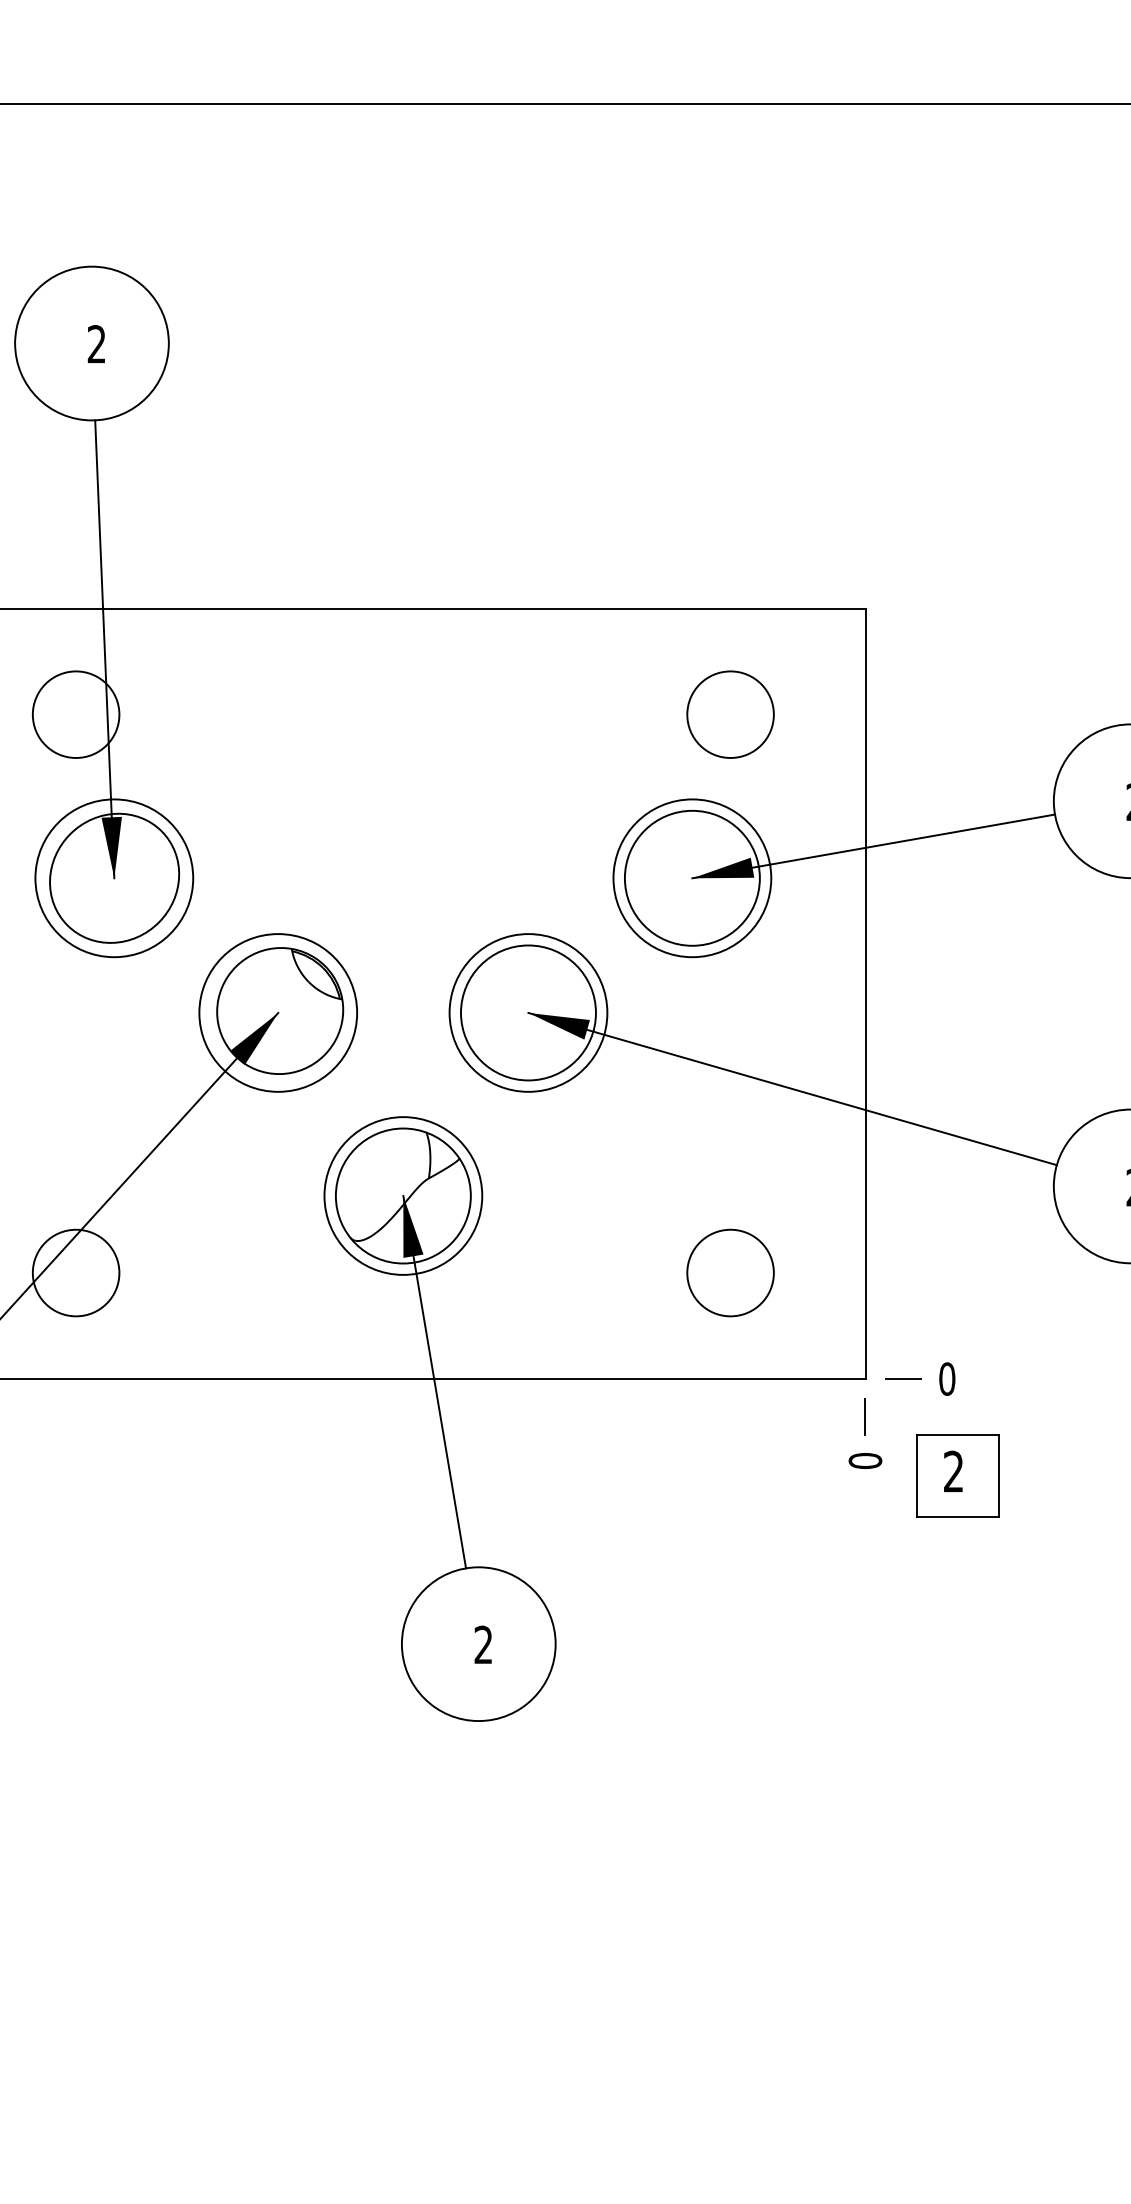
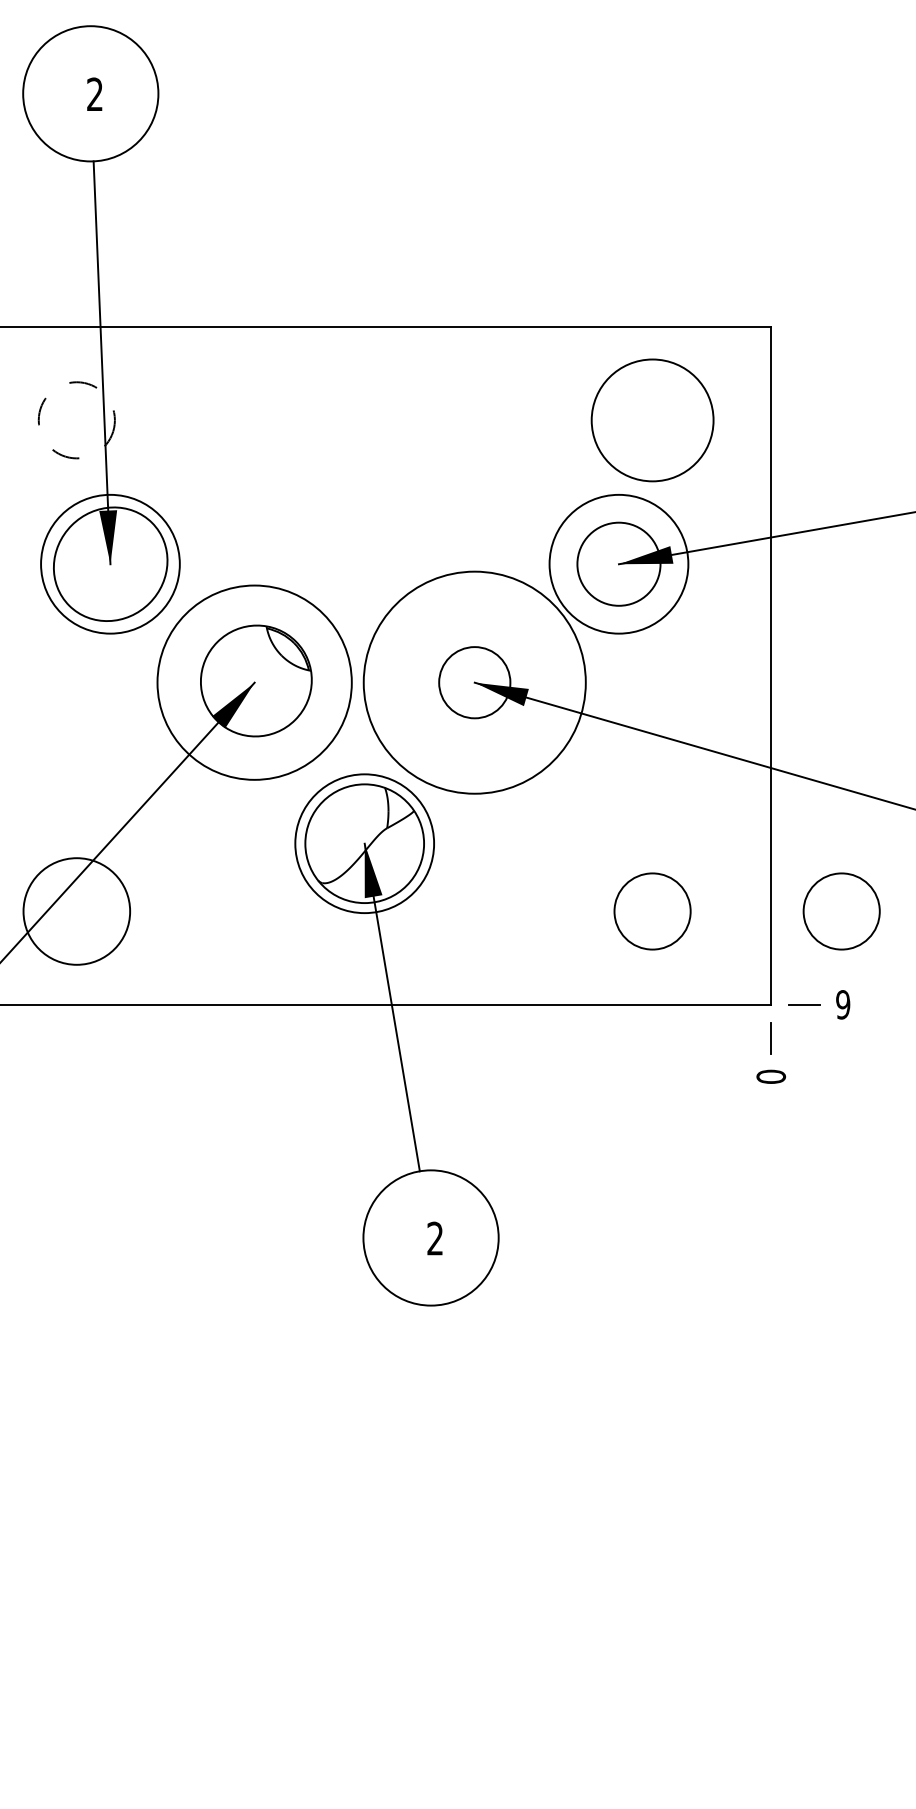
circle: (75, 714) -> (76, 420), solid -> dashed
circle: (730, 714) -> (652, 420), size x1.6
circle: (691, 877) -> (618, 563), size x0.7
circle: (278, 1012) -> (254, 682), size x1.4
circle: (528, 1012) -> (474, 682), size x0.6
circle: (528, 1012) -> (474, 682), size x1.6
circle: (75, 1272) -> (76, 911), size x1.4
circle: (945, 1272) -> (841, 911), added
text: (947, 1378) -> (843, 1004), 0 -> 9
part: (957, 1475) -> (852, 1089), removed

